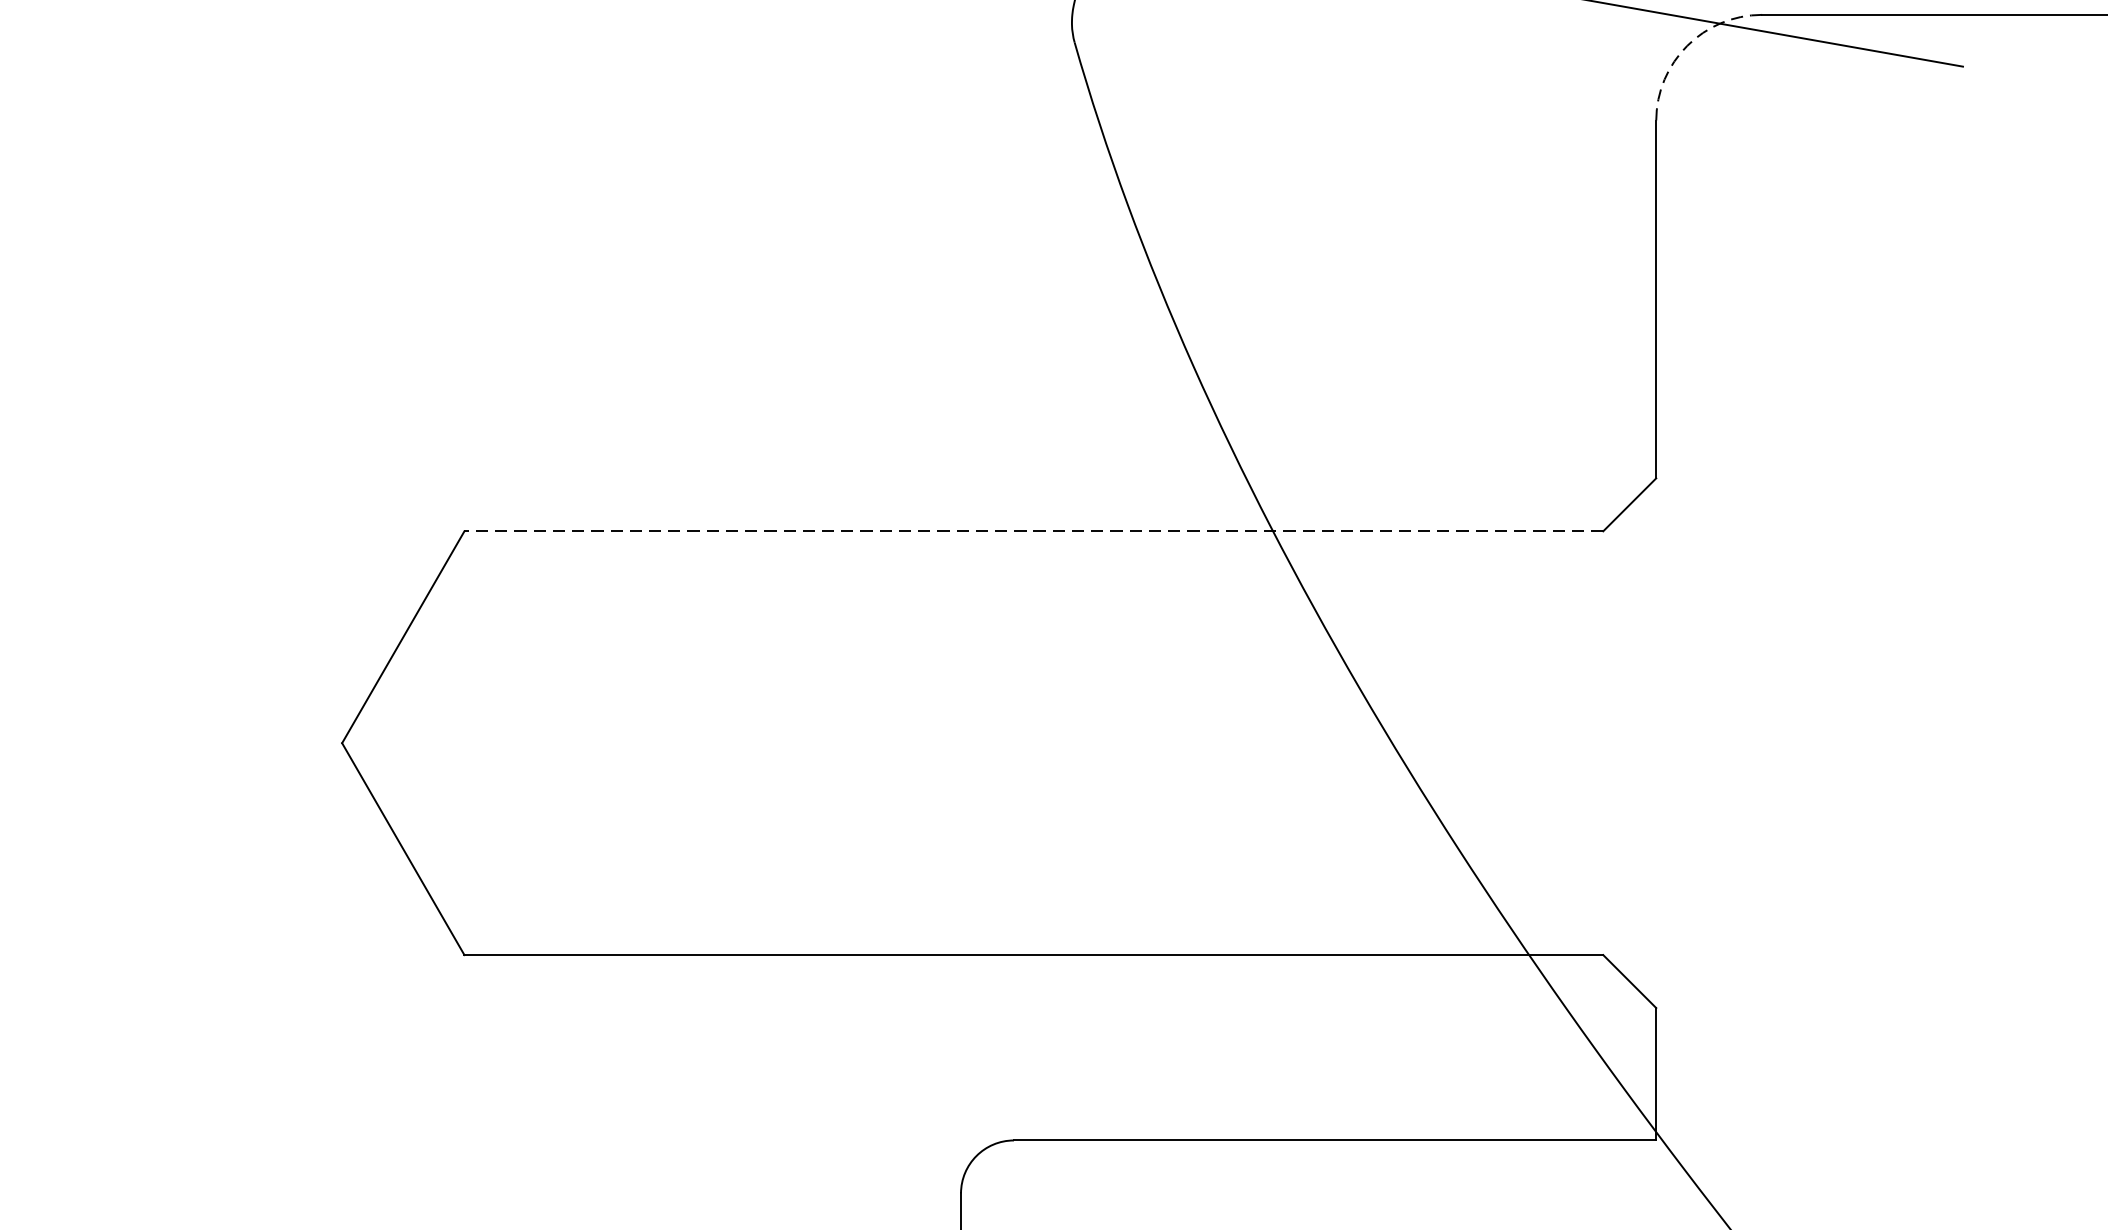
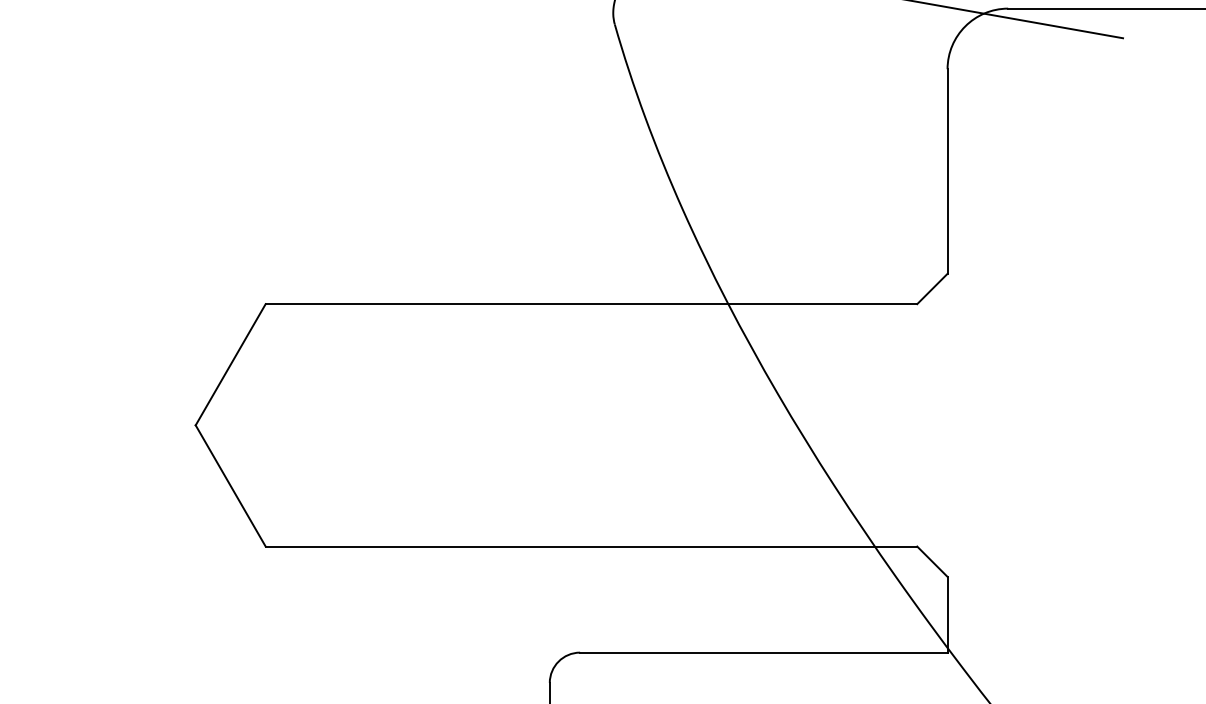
arc: (1687, 46) -> (965, 26), dashed -> solid
line: (1033, 531) -> (591, 304), dashed -> solid

